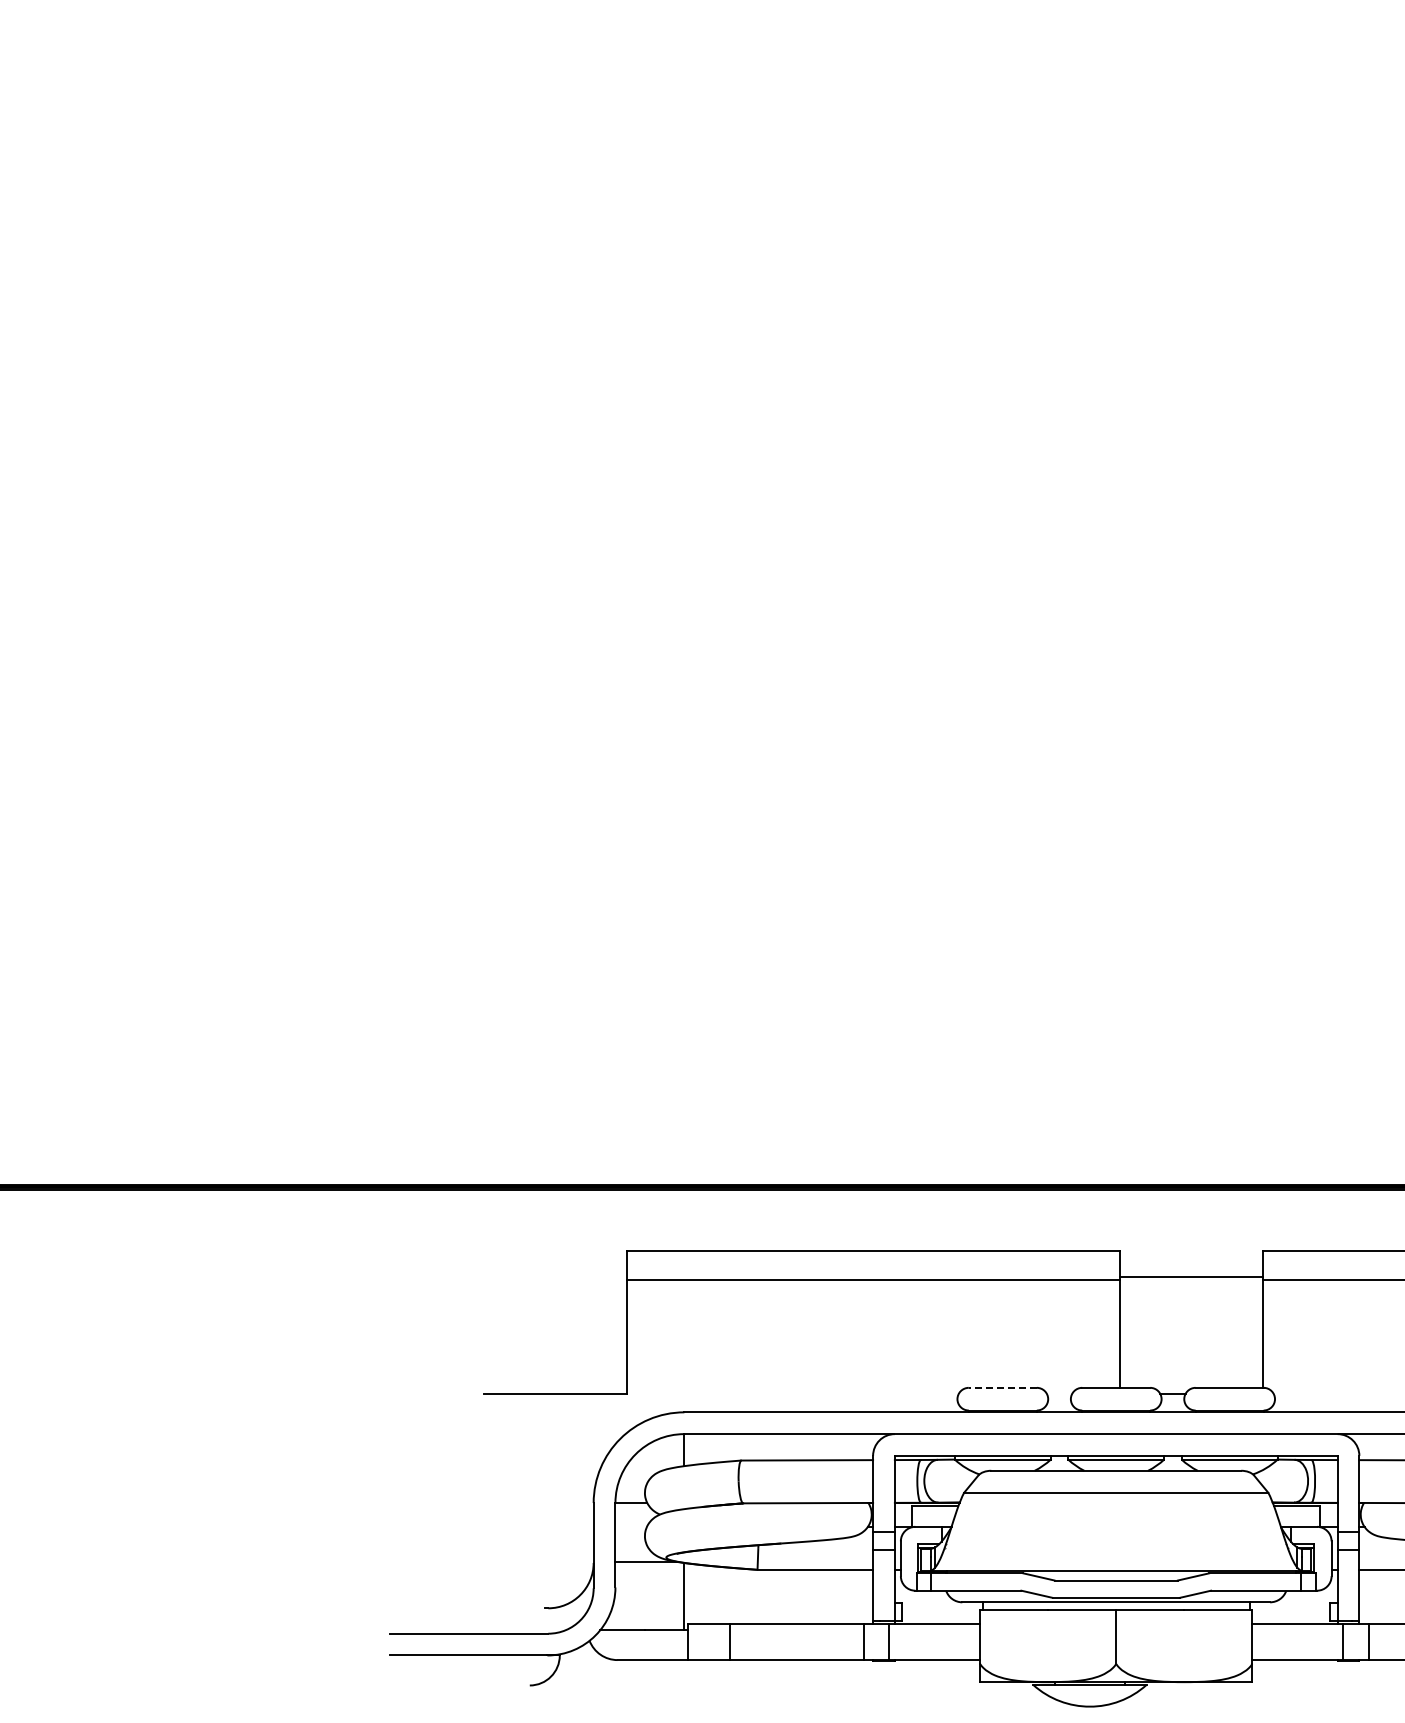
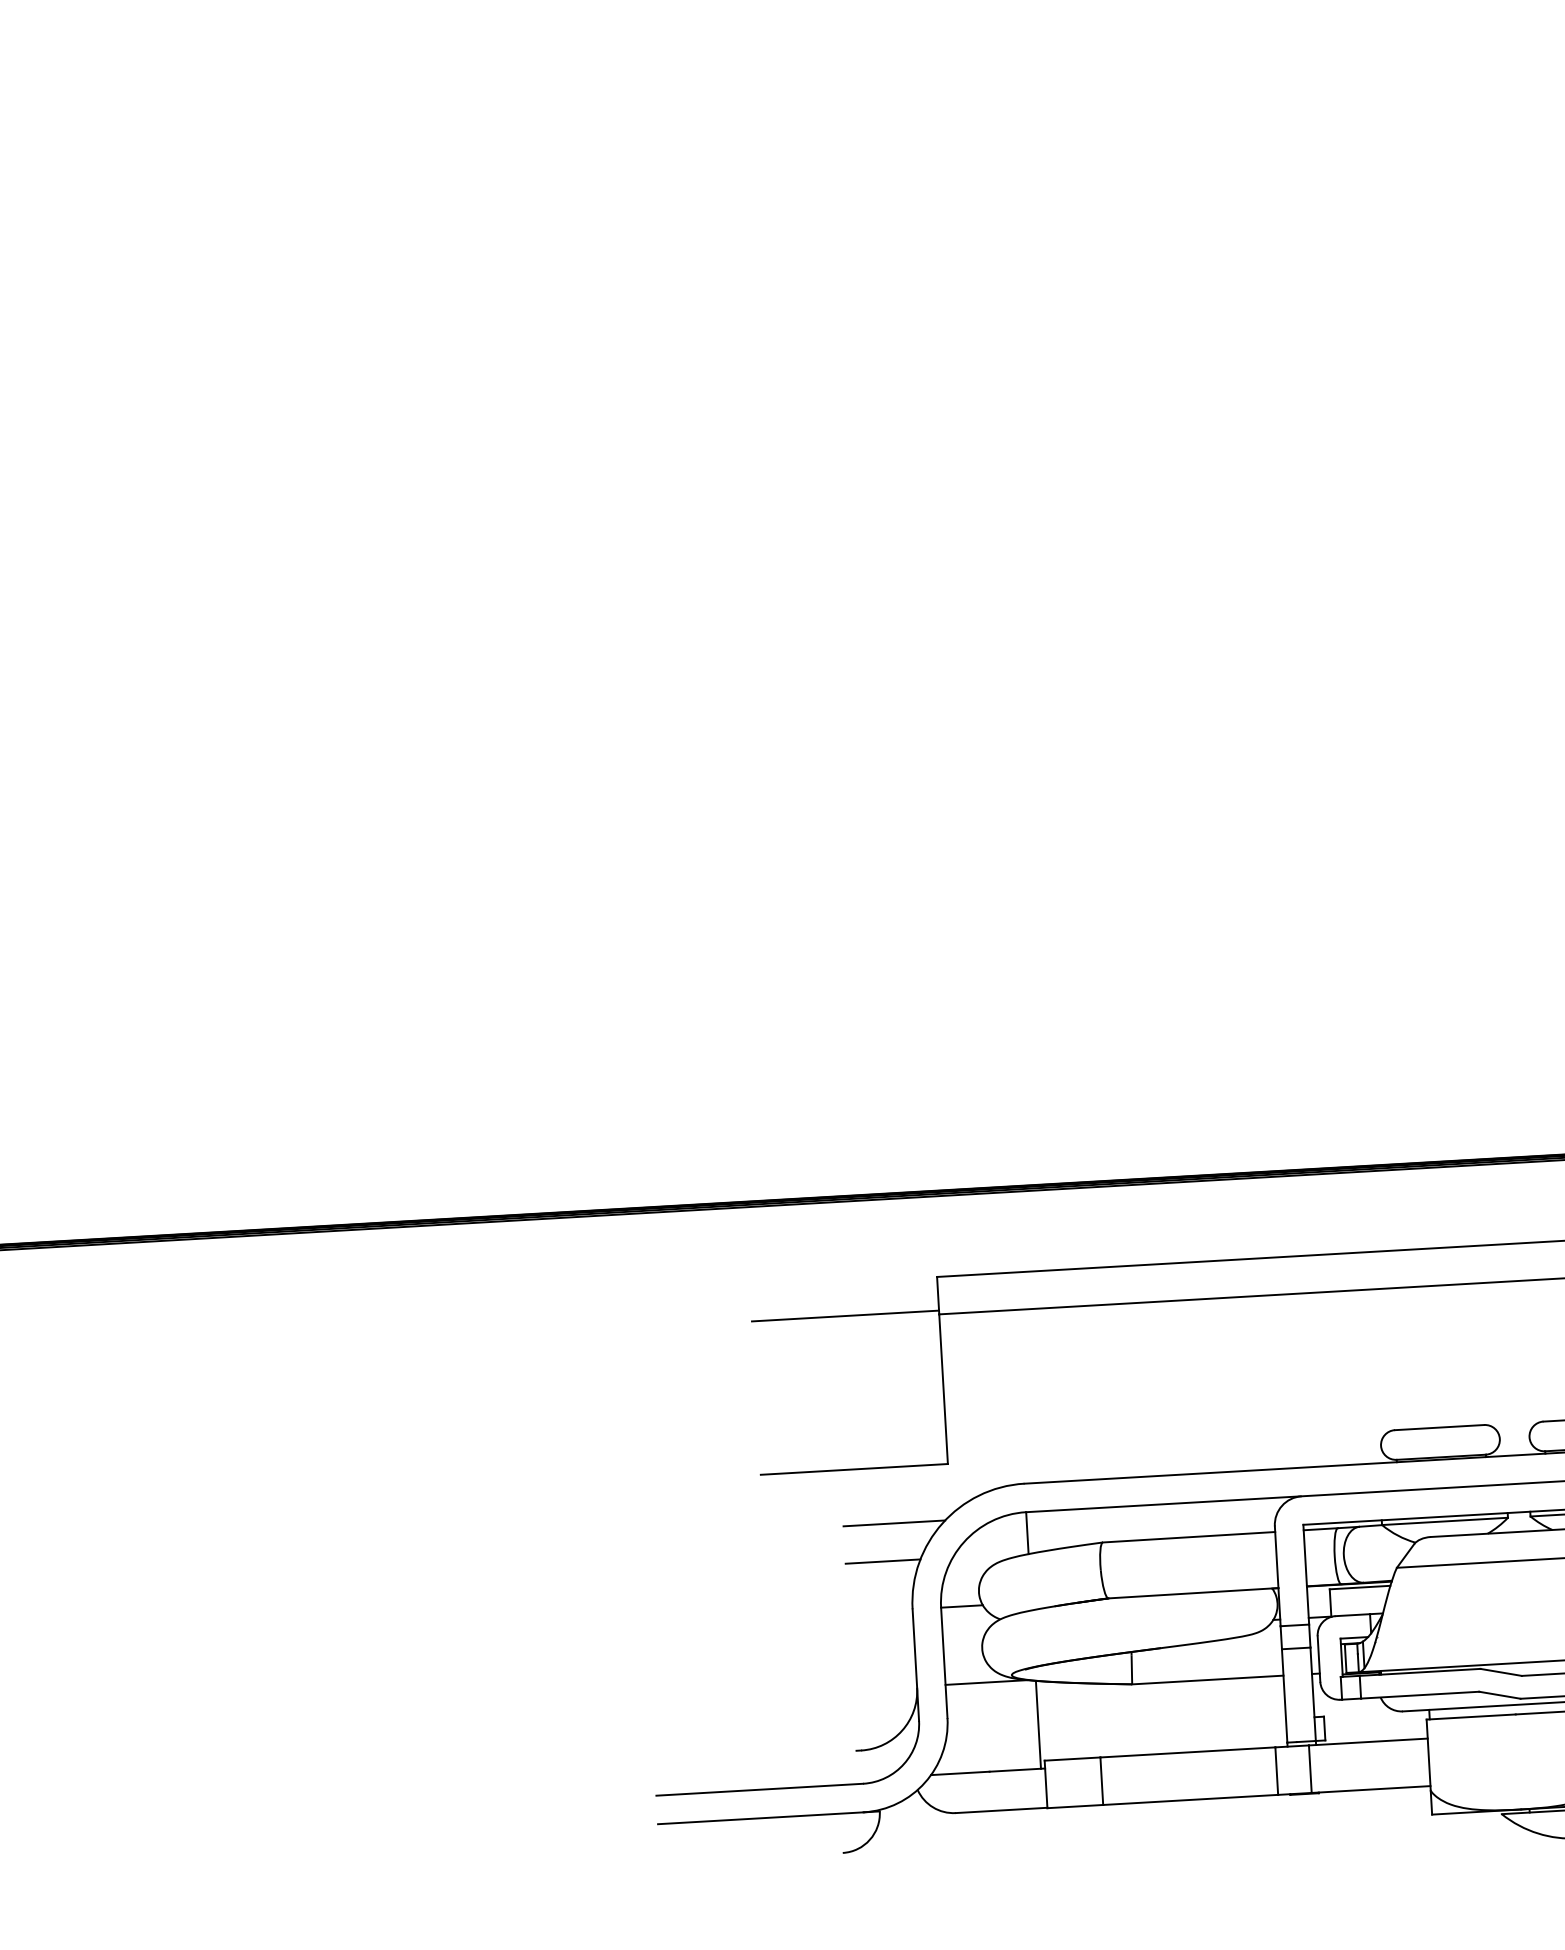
line: (555, 1276) -> (845, 1315), added
line: (1002, 1387) -> (1439, 1427), dashed -> solid
line: (583, 1436) -> (894, 1522), added
line: (572, 1465) -> (882, 1561), added

